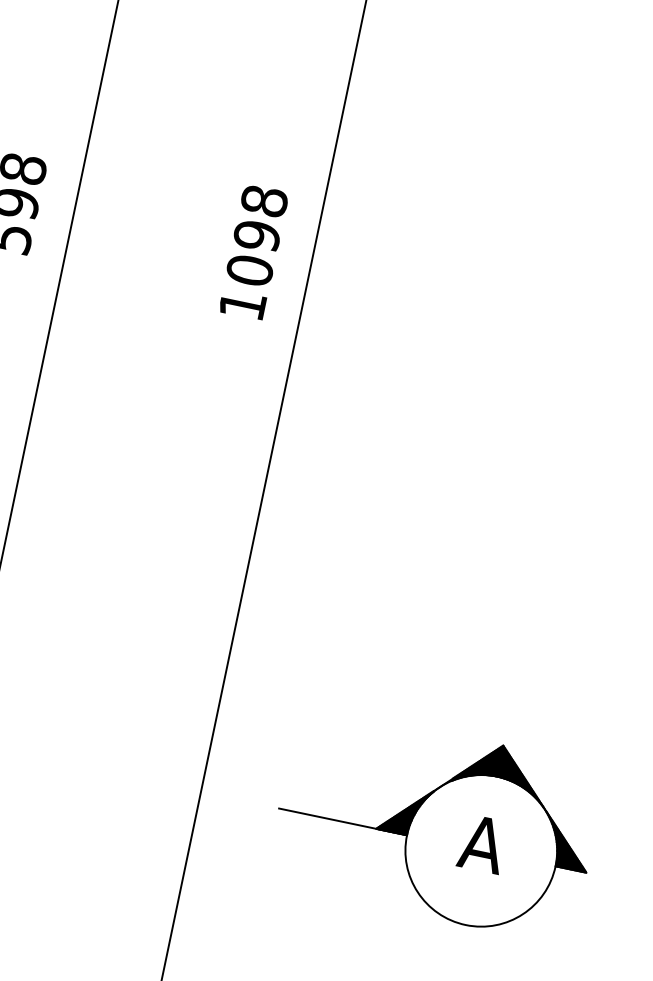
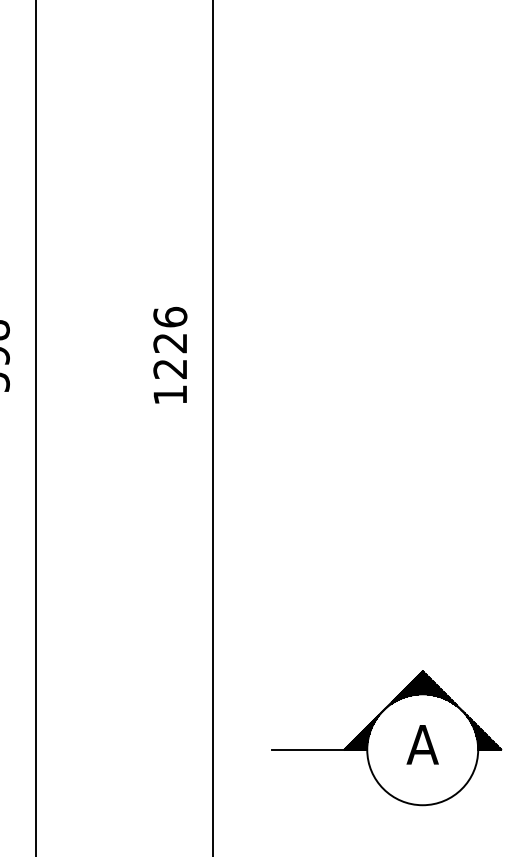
text: (257, 235) -> (170, 342), 1098 -> 1226

